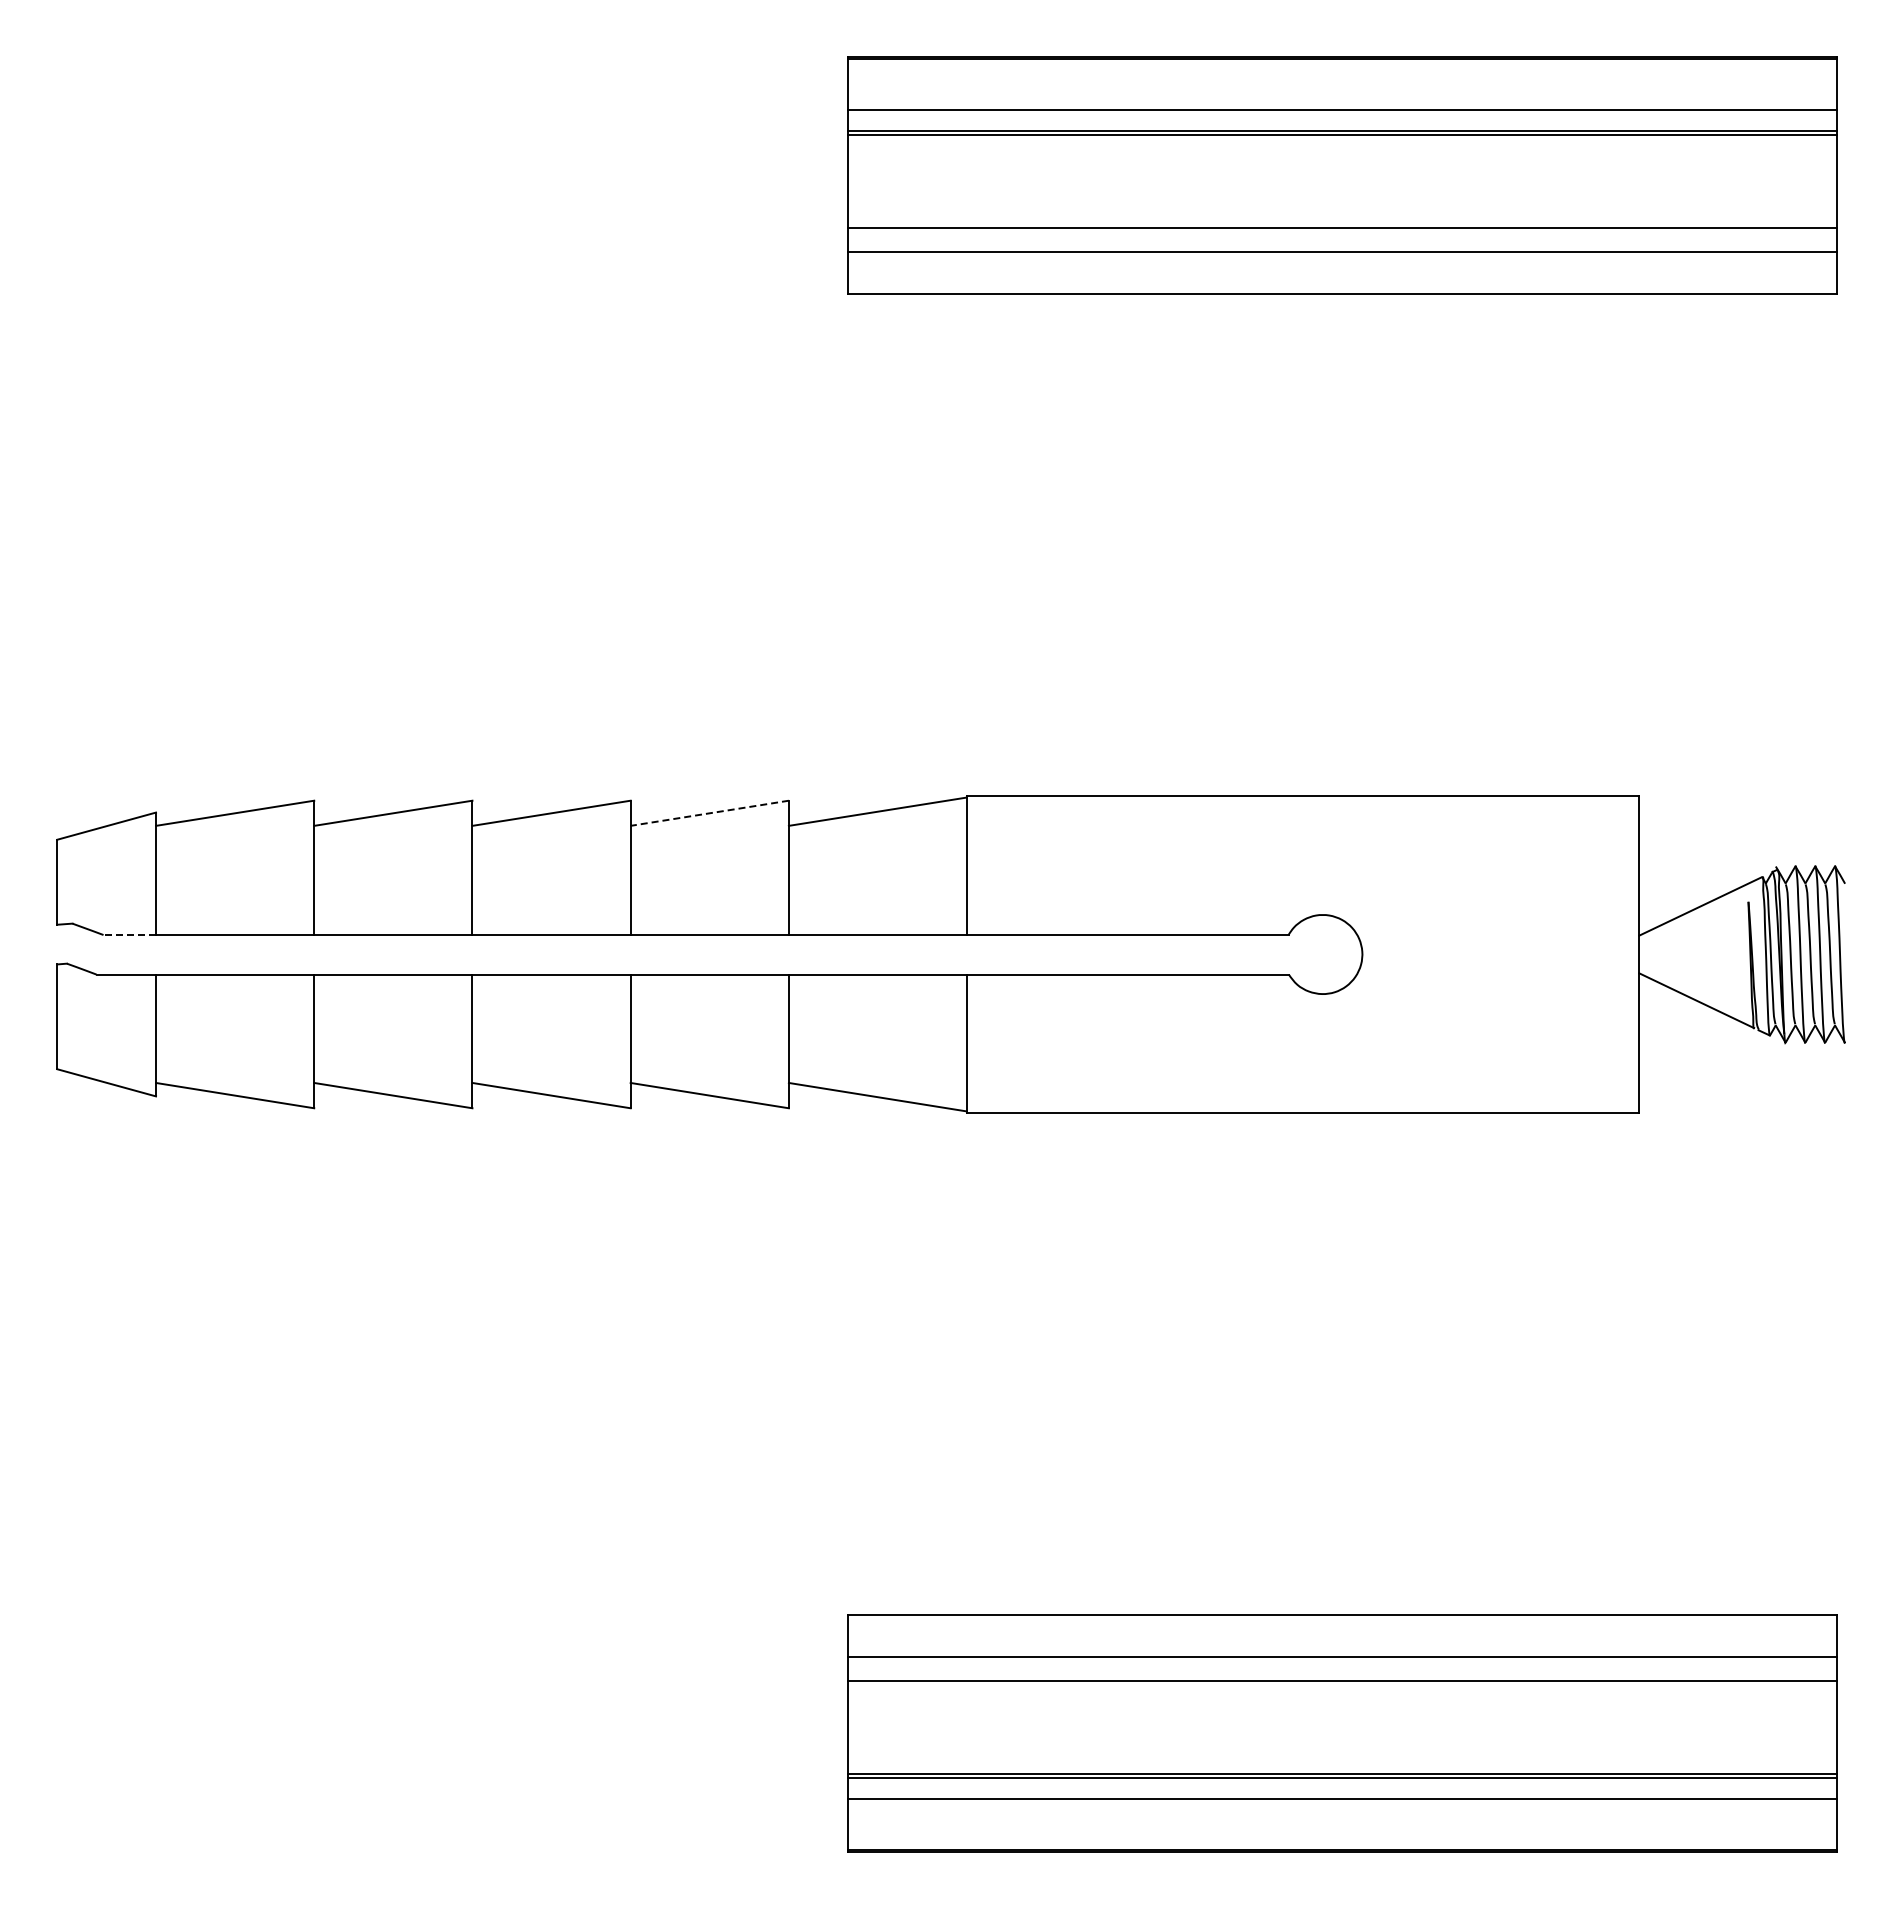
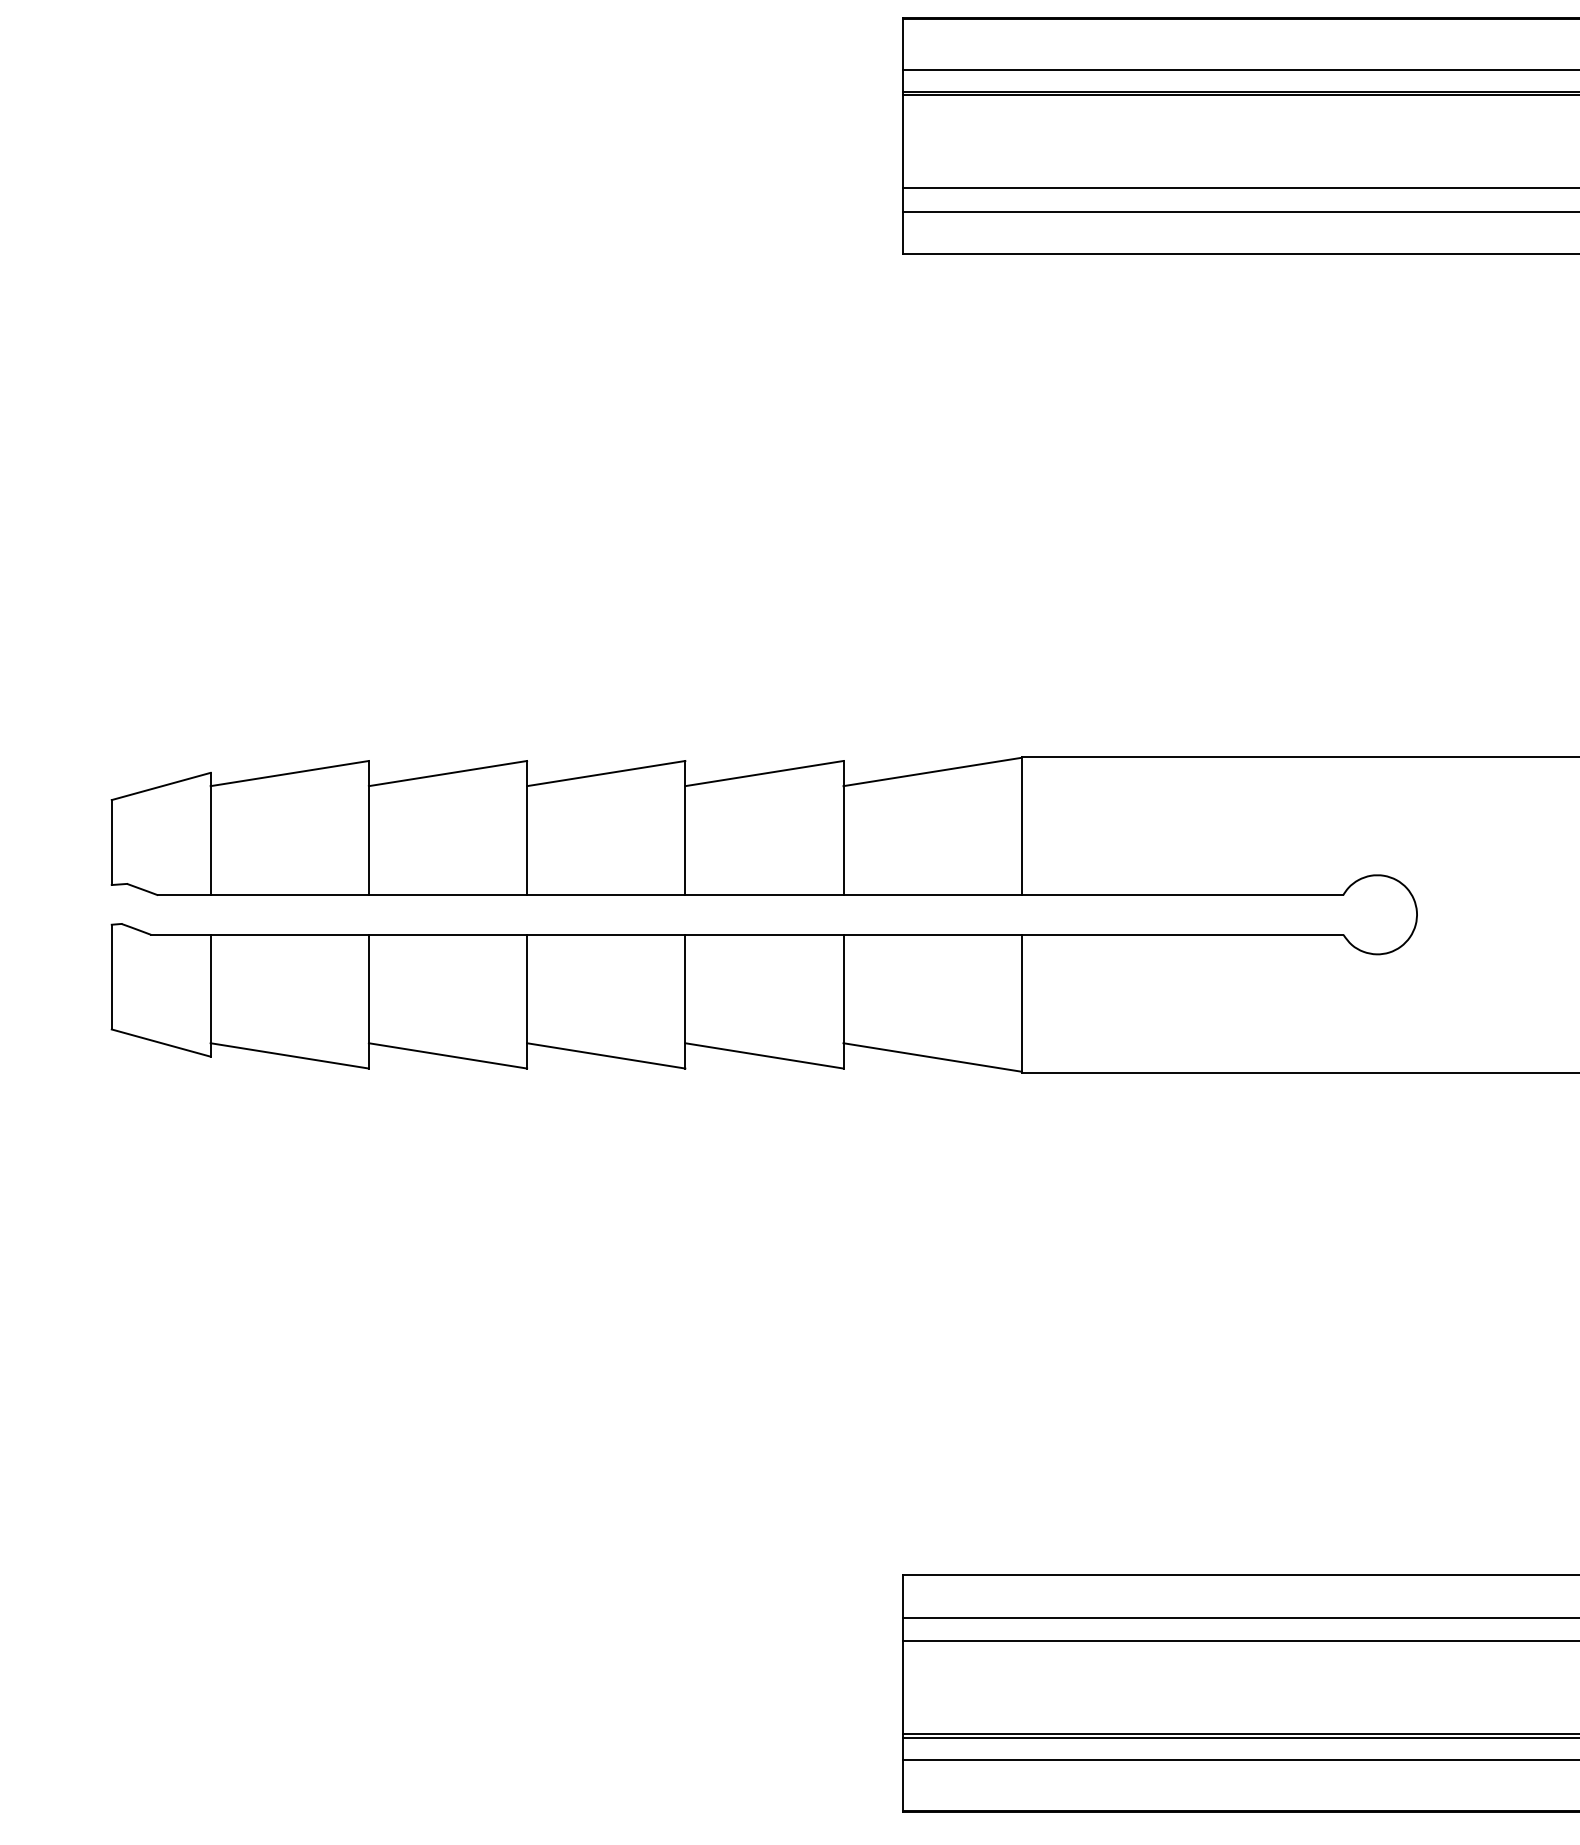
line: (709, 813) -> (764, 773), dashed -> solid
line: (129, 935) -> (184, 895), dashed -> solid

